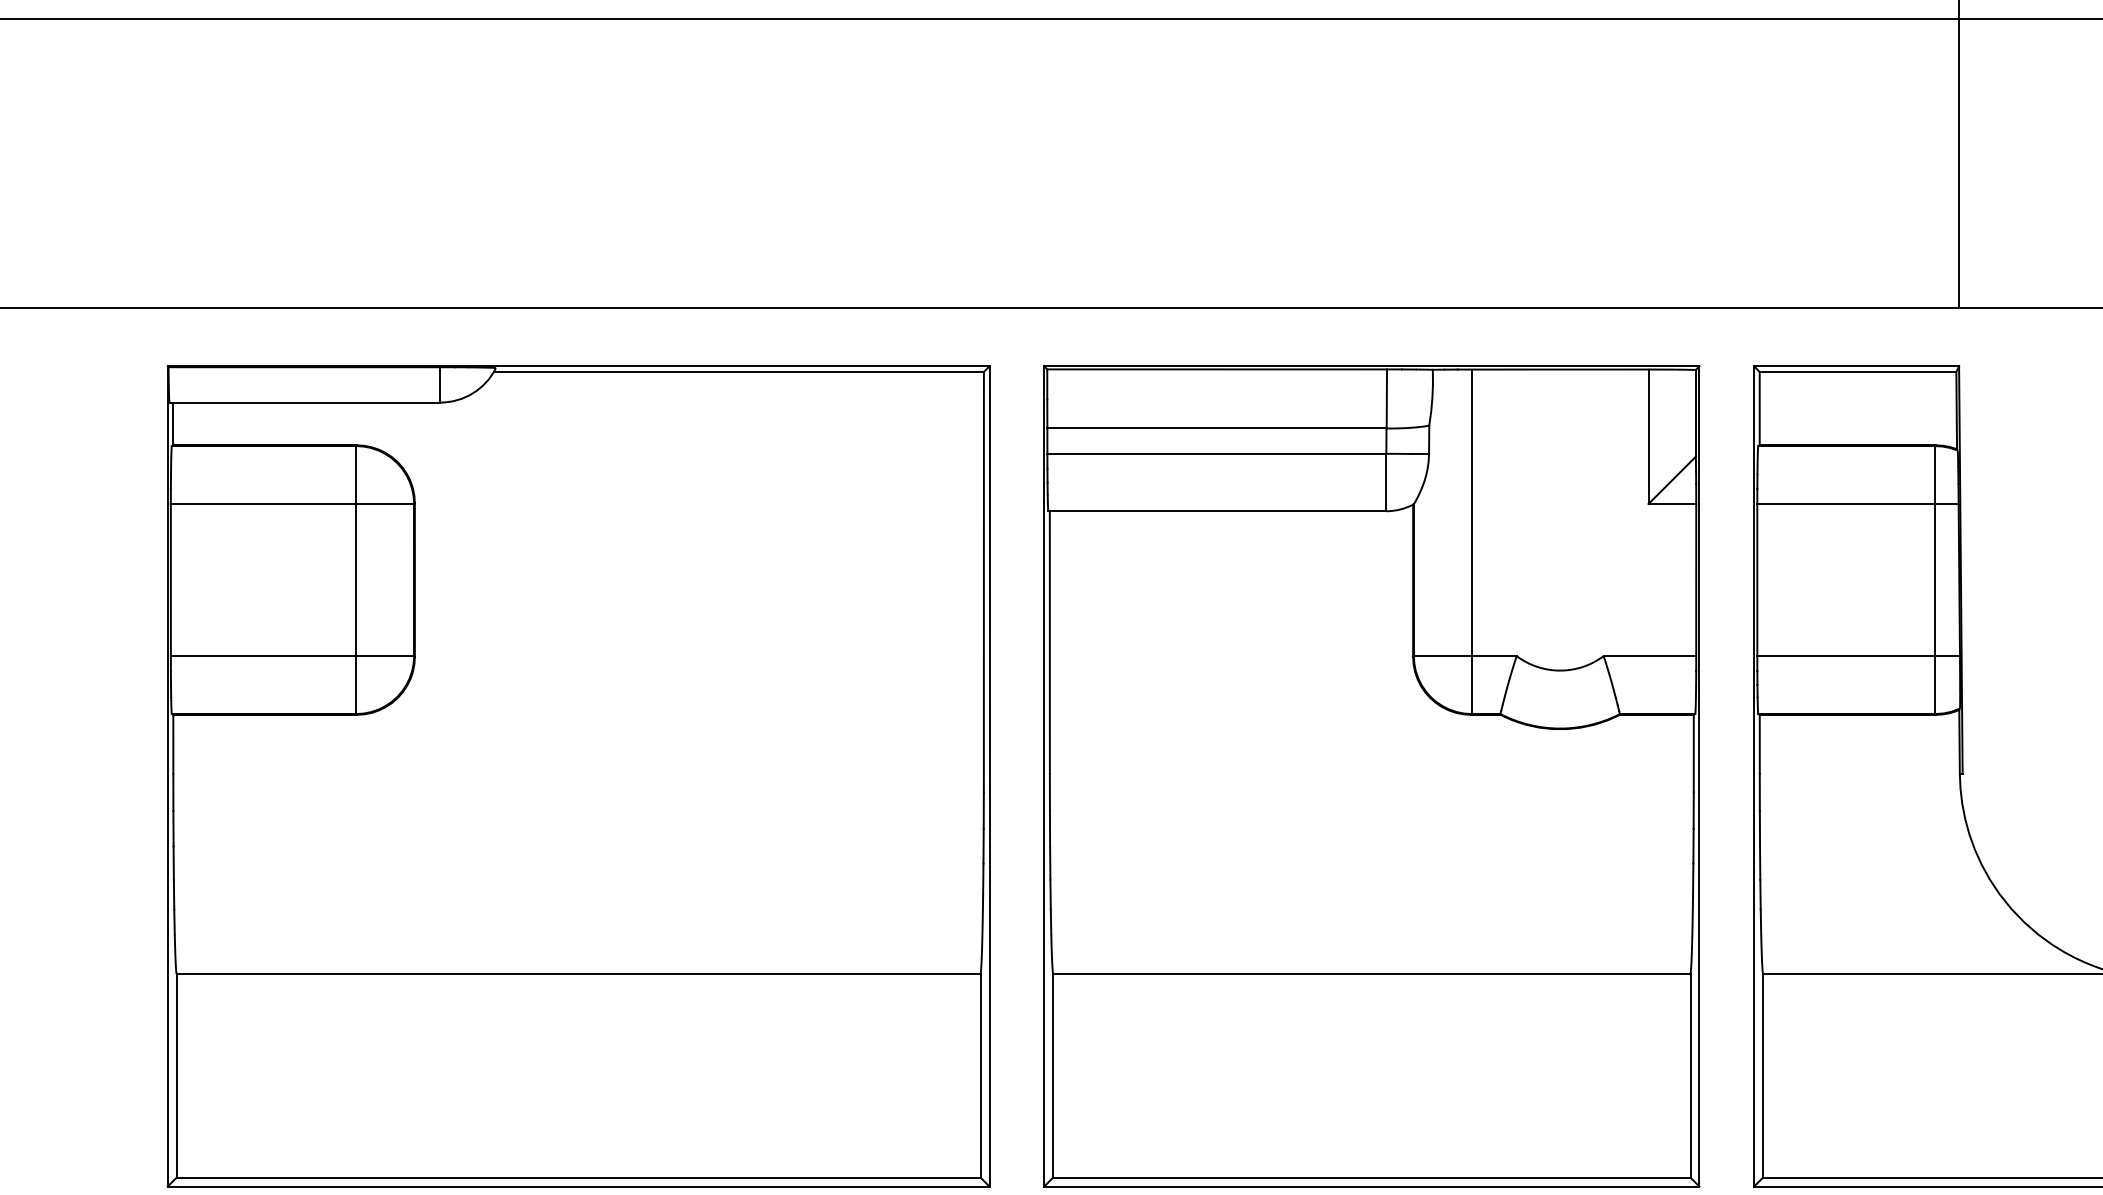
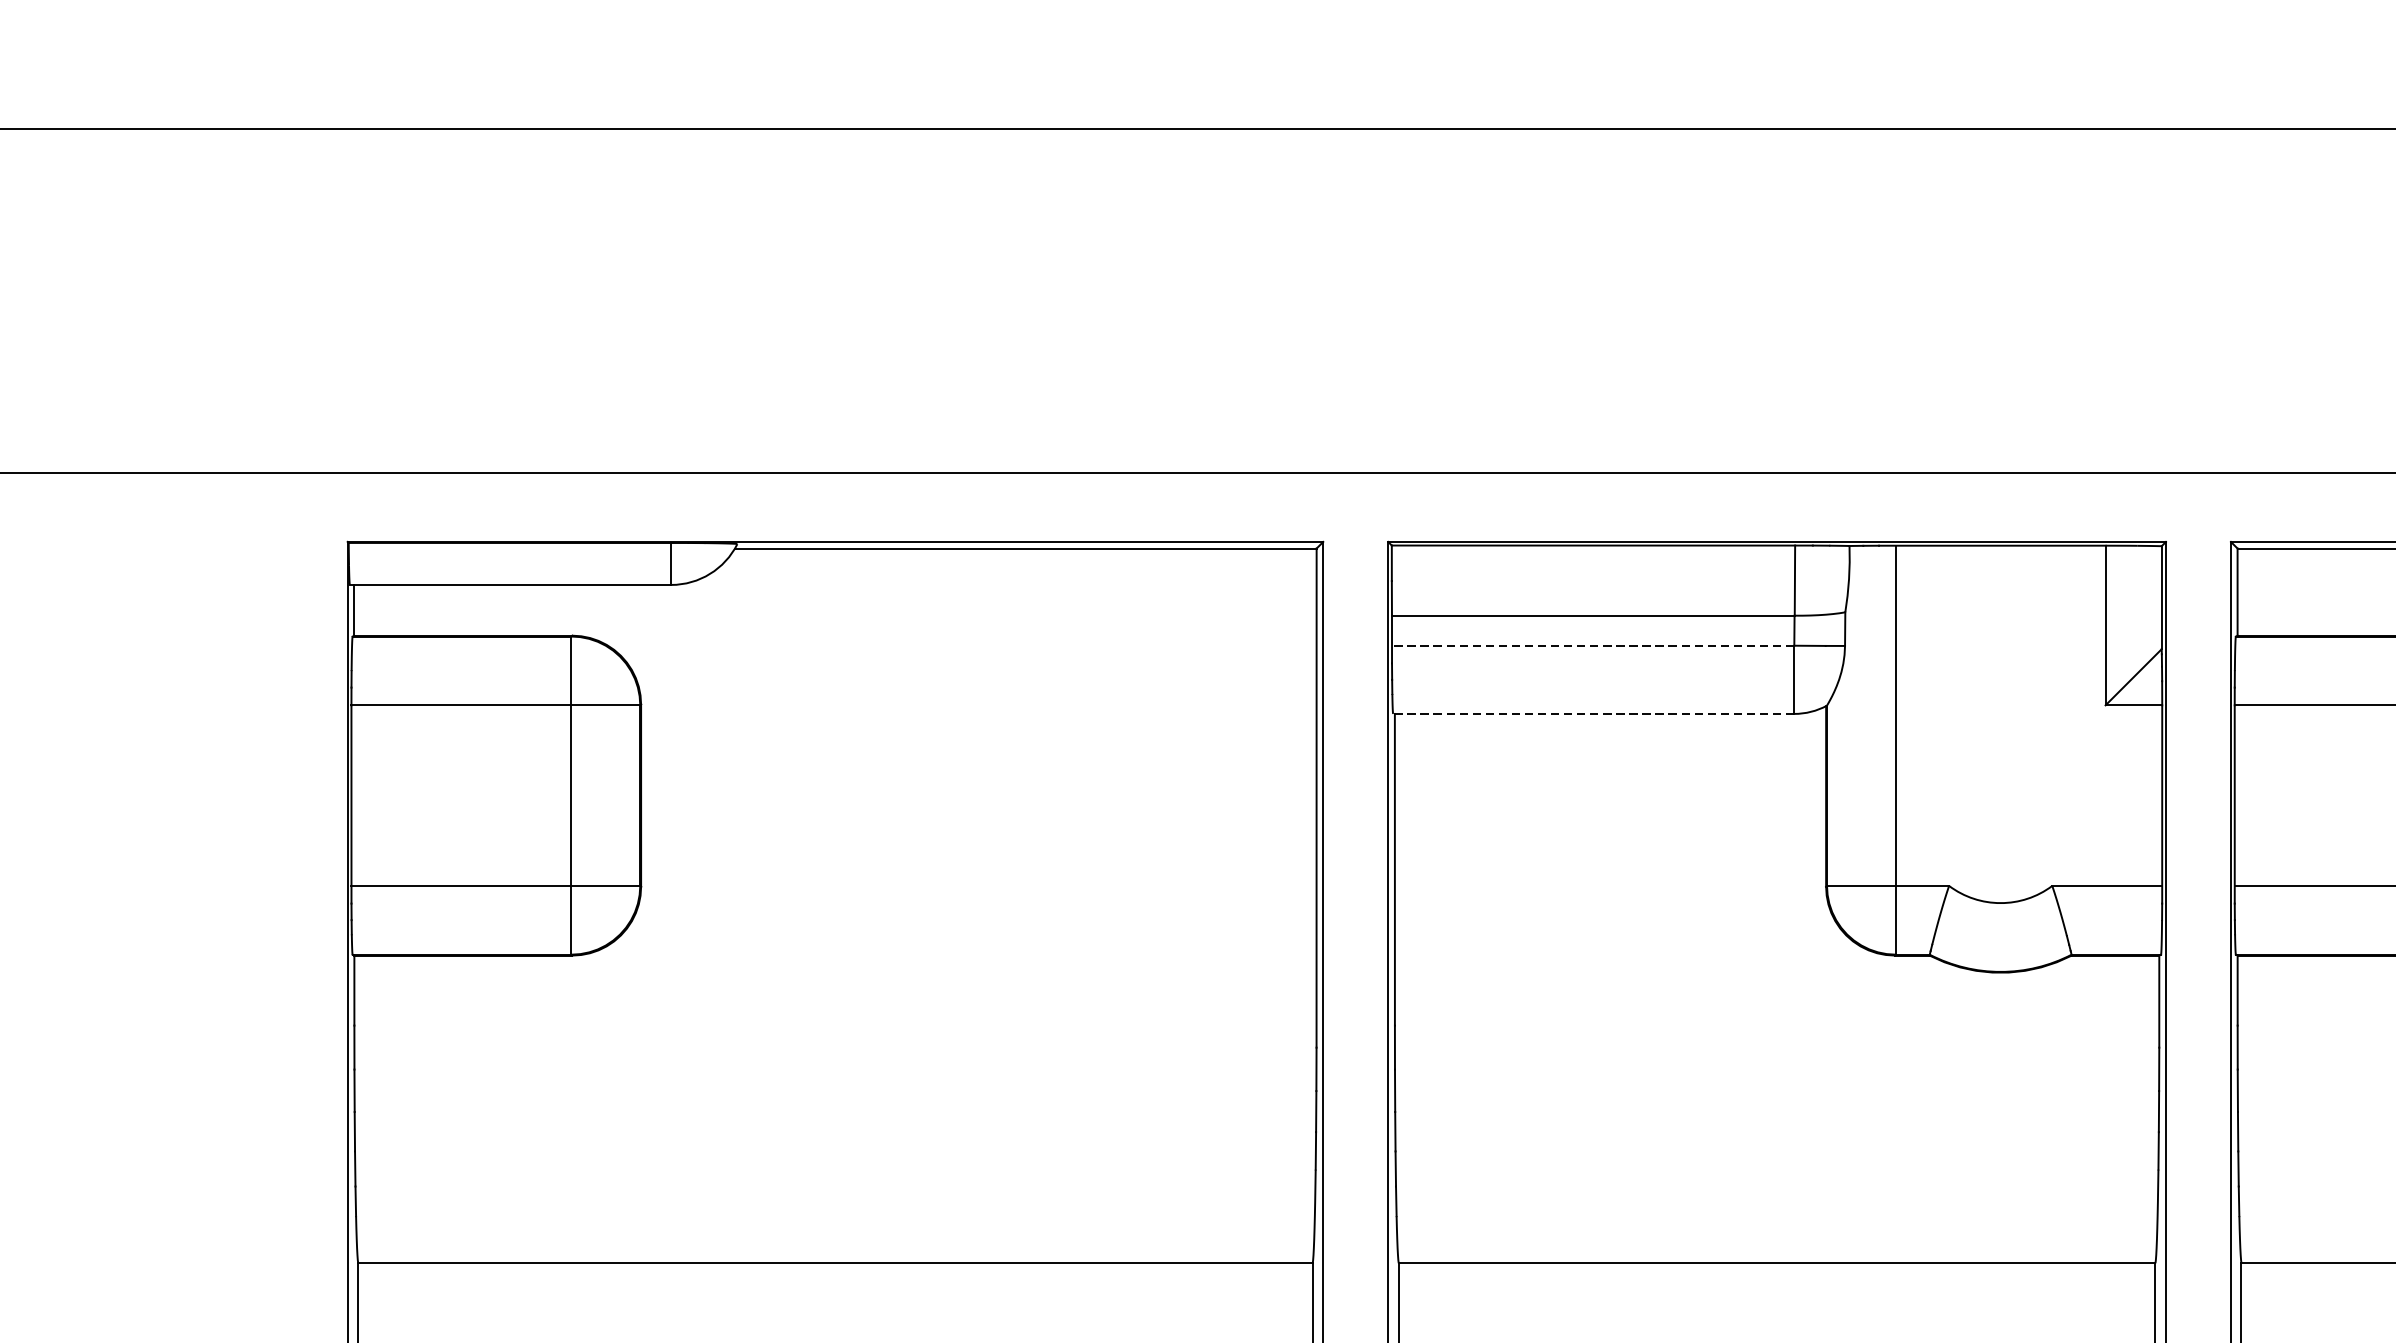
line: (1216, 453) -> (1592, 645), solid -> dashed
line: (1217, 511) -> (1593, 714), solid -> dashed

